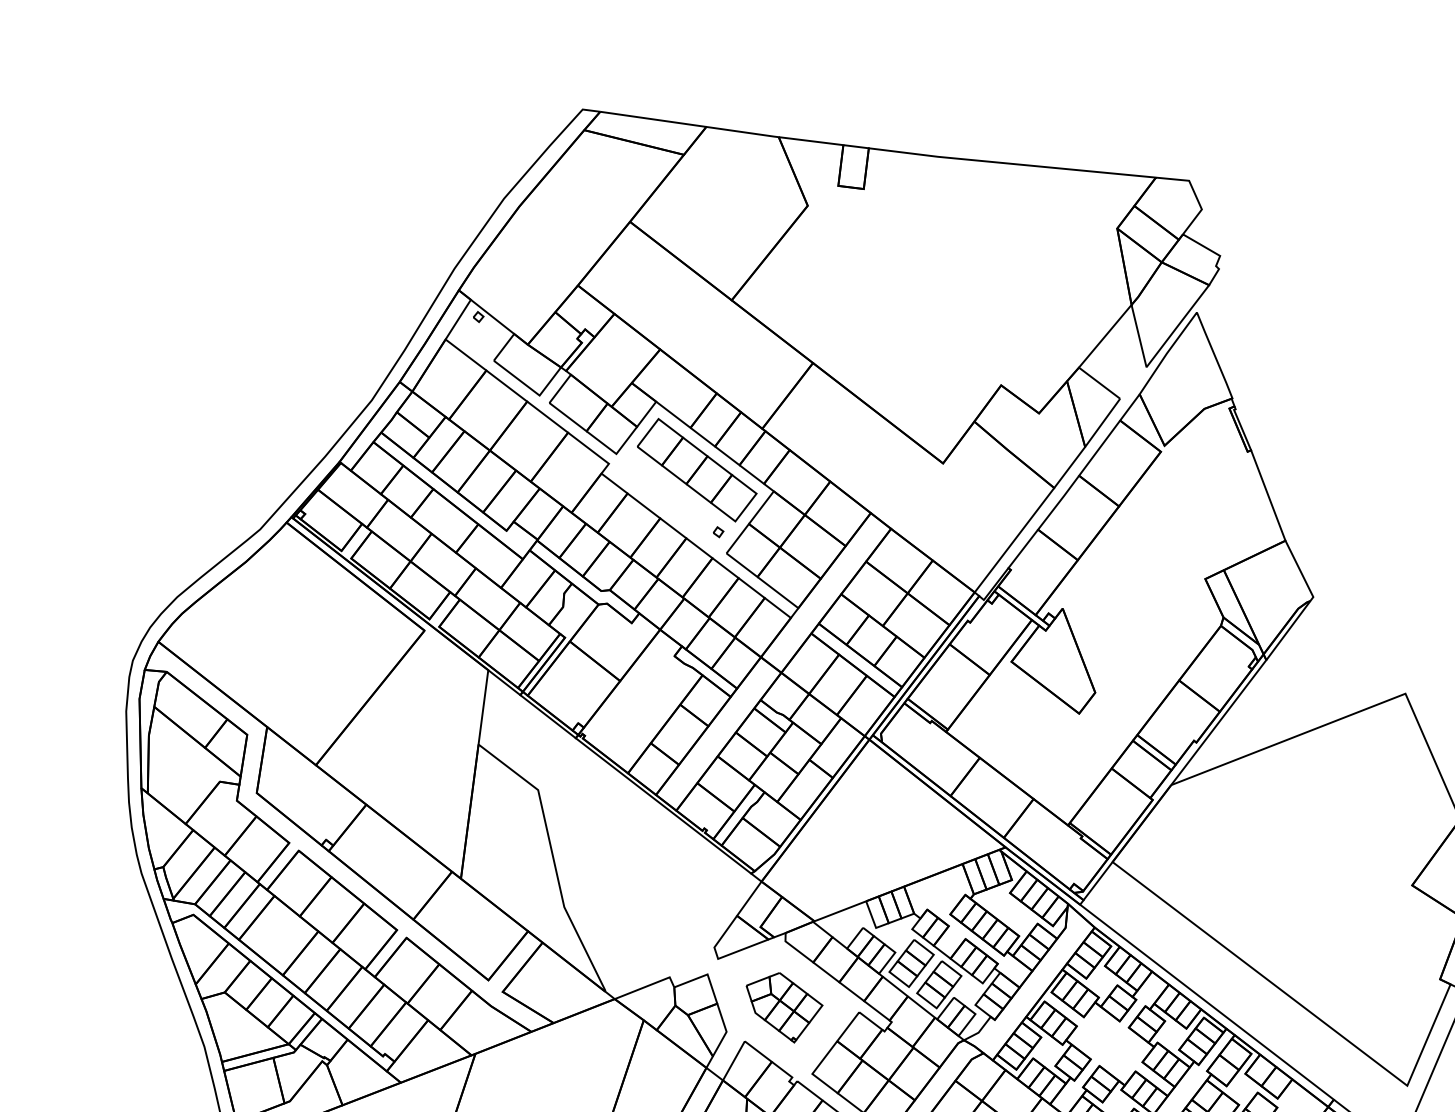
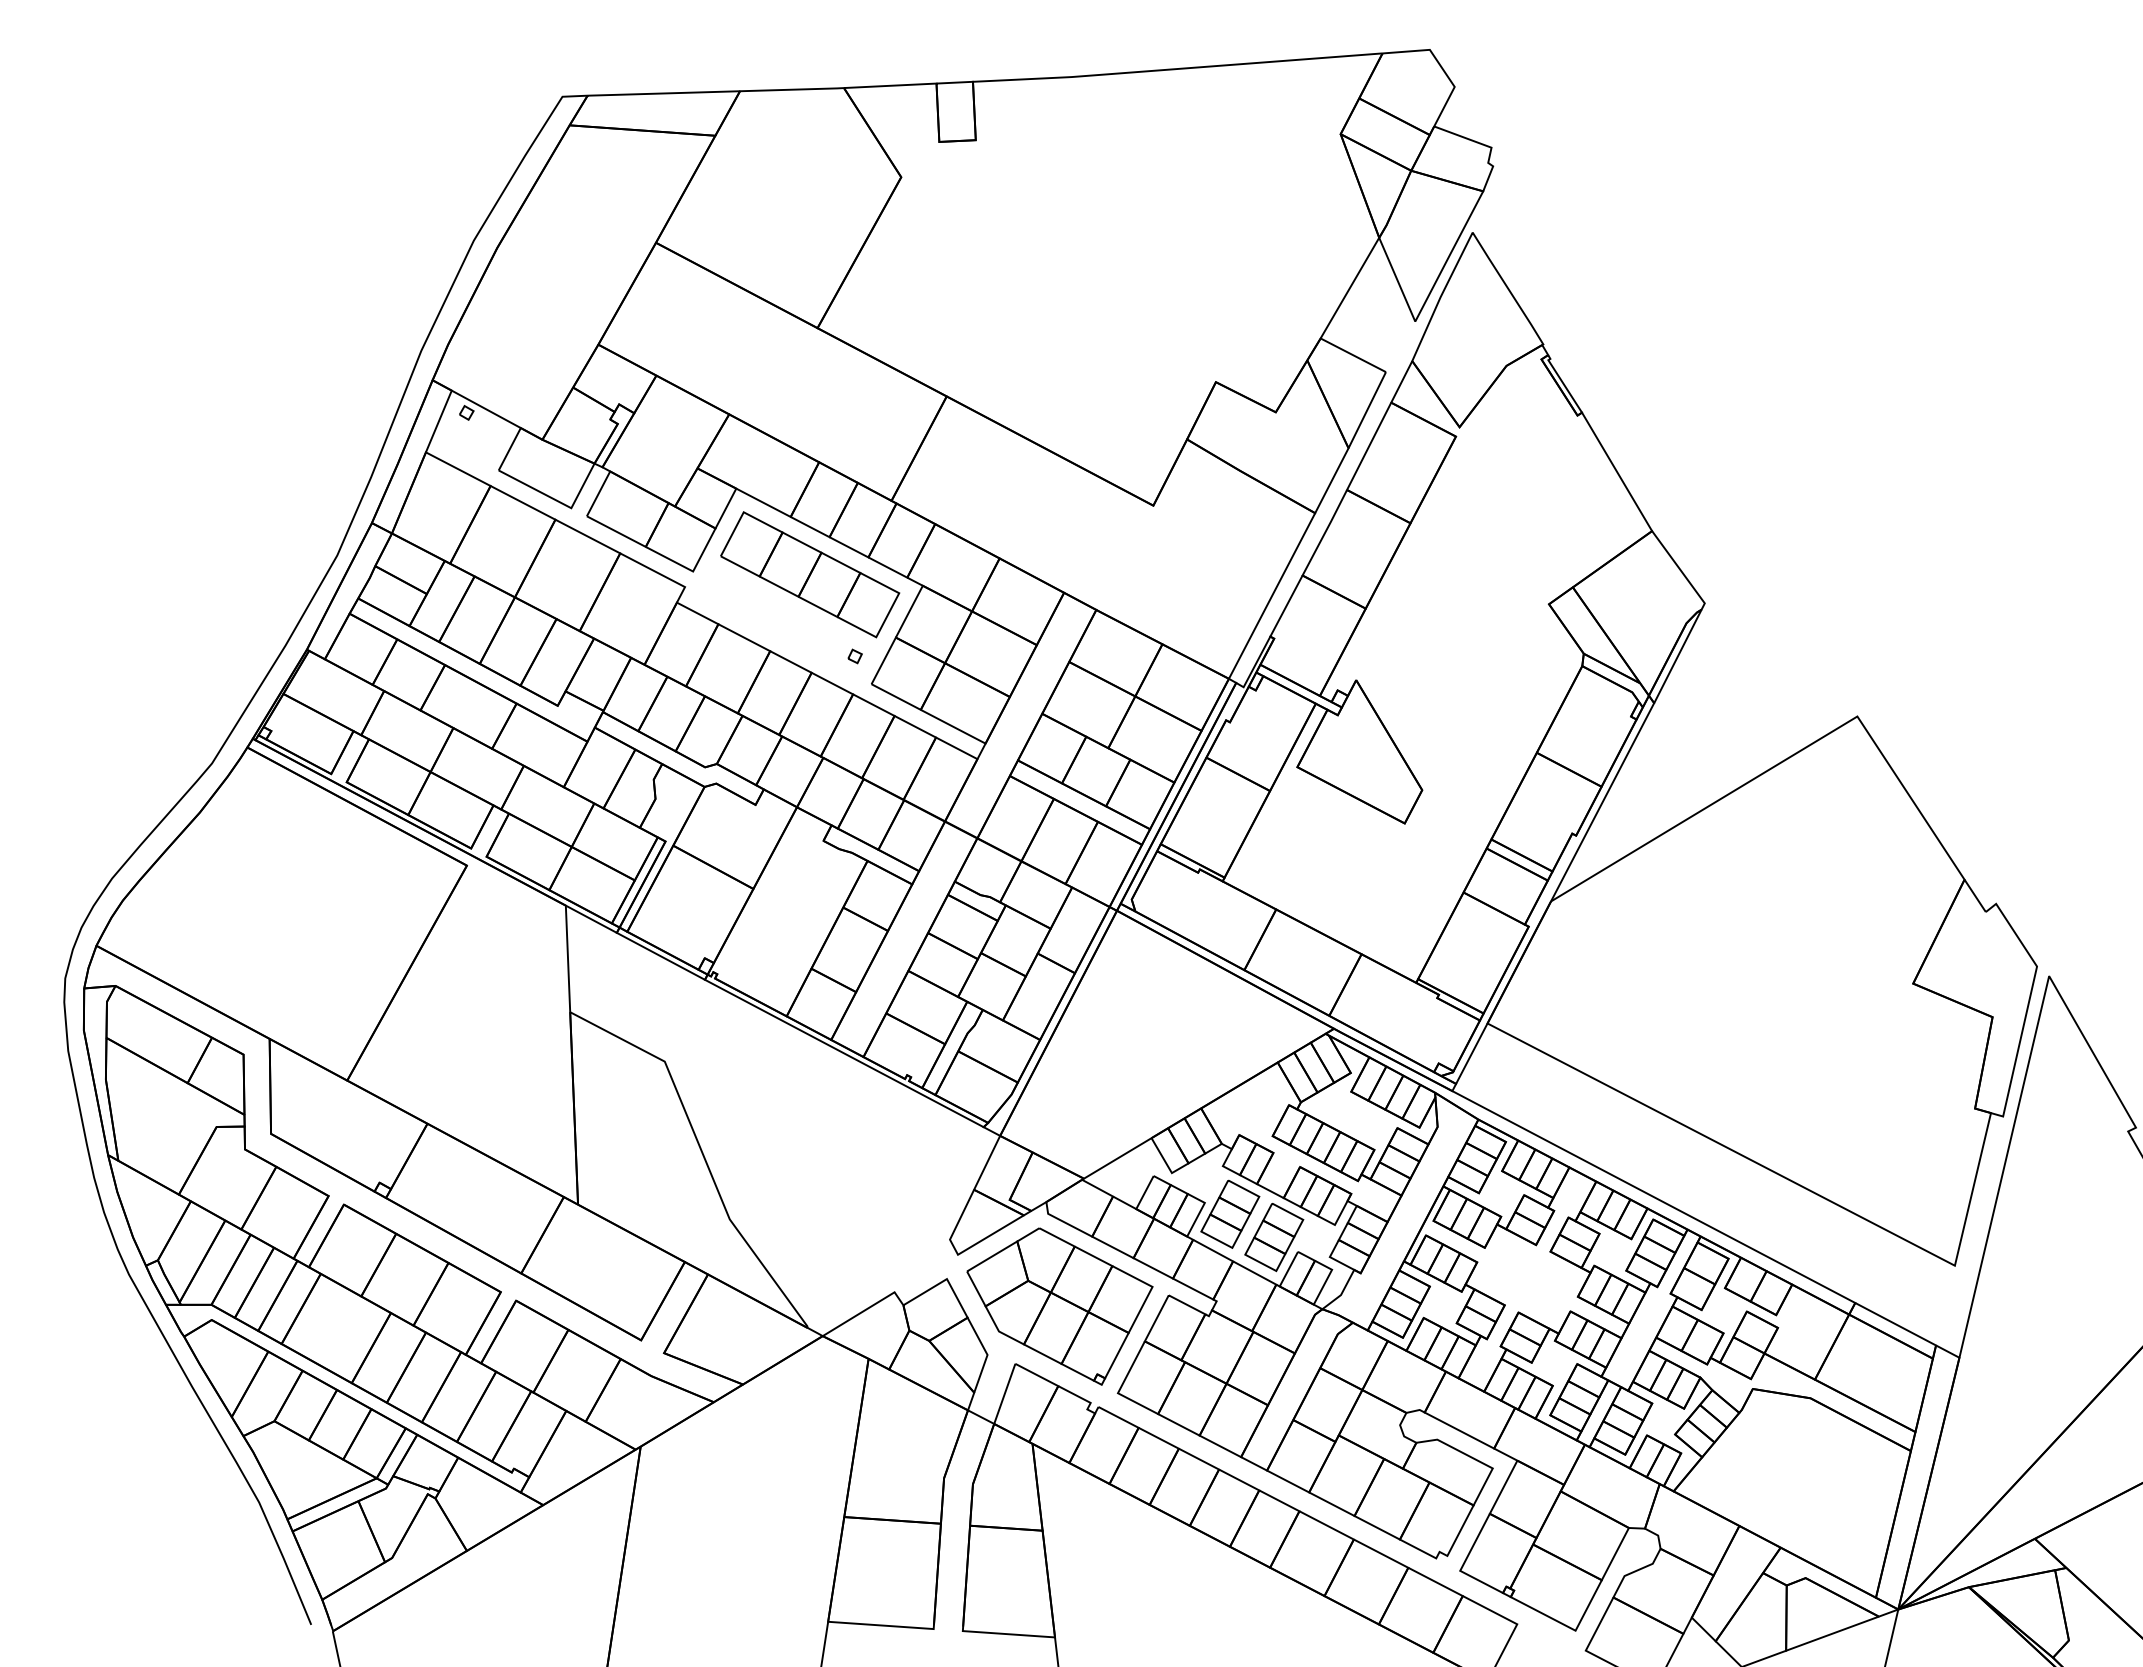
part: (782, 1006) -> (1059, 1306), size x1.67

